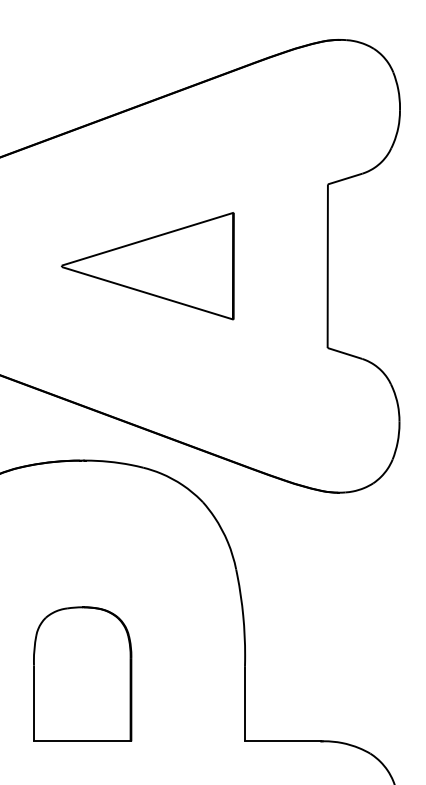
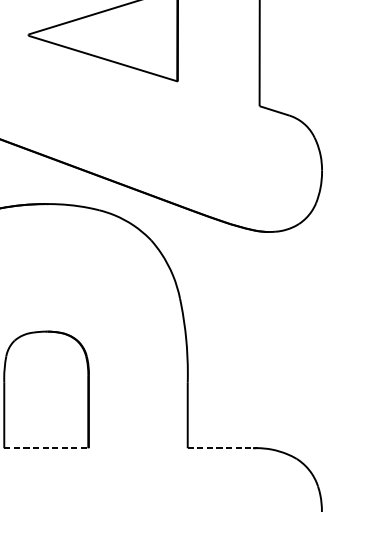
line: (82, 741) -> (46, 448), solid -> dashed
line: (282, 741) -> (220, 448), solid -> dashed

